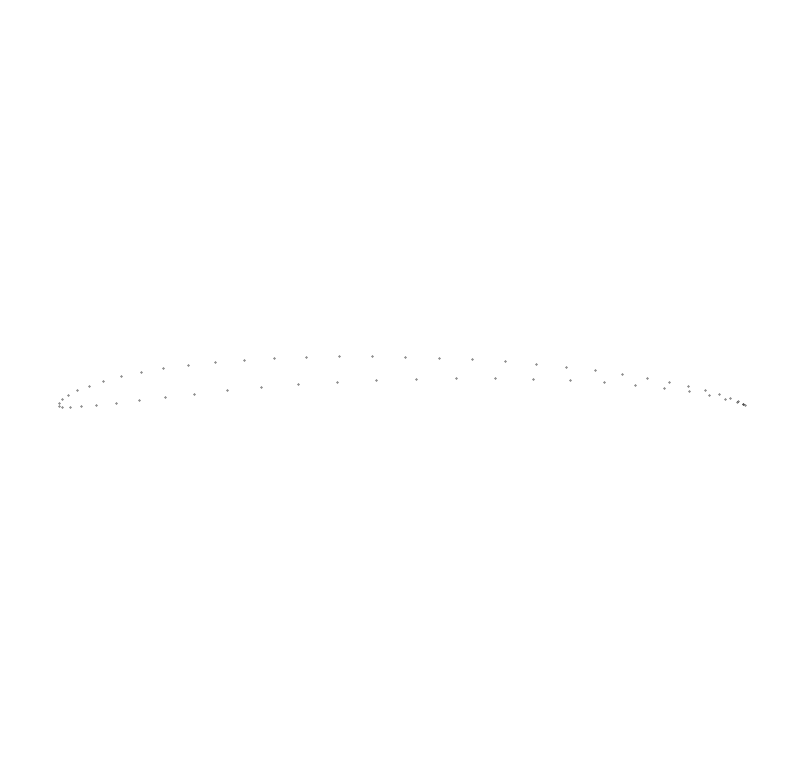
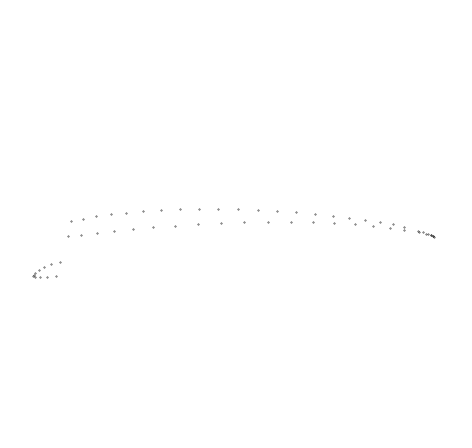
part: (80, 394) -> (46, 269), moved
part: (726, 397) -> (426, 233), size x0.7

